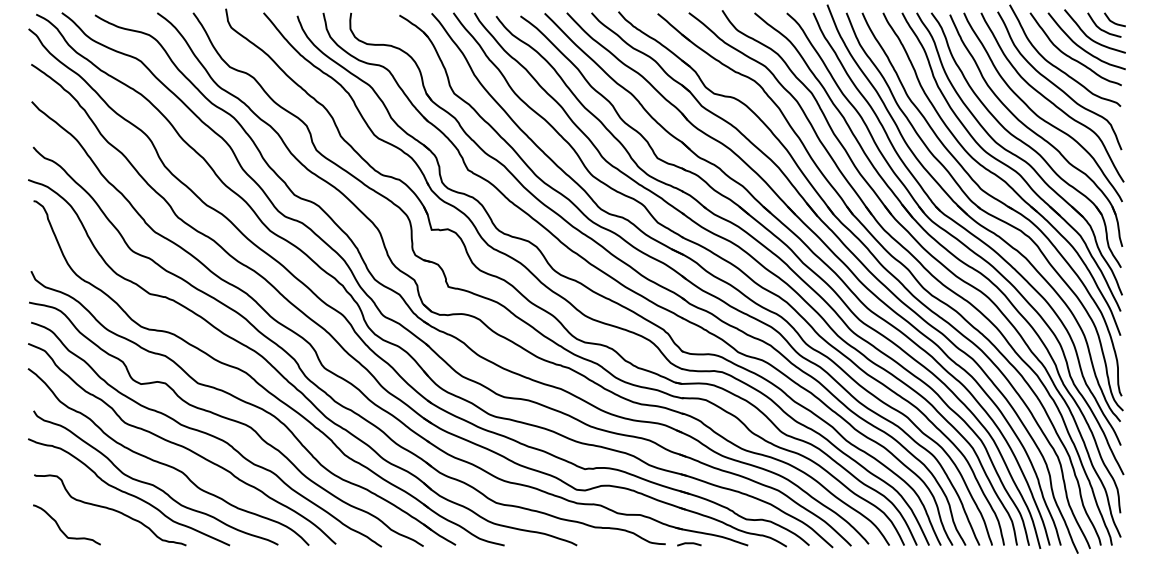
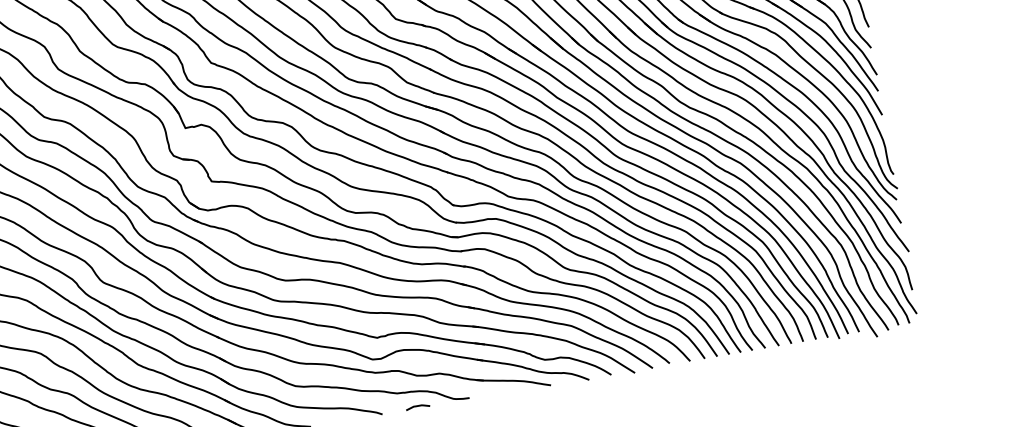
curve: (689, 544) -> (418, 407), moved

